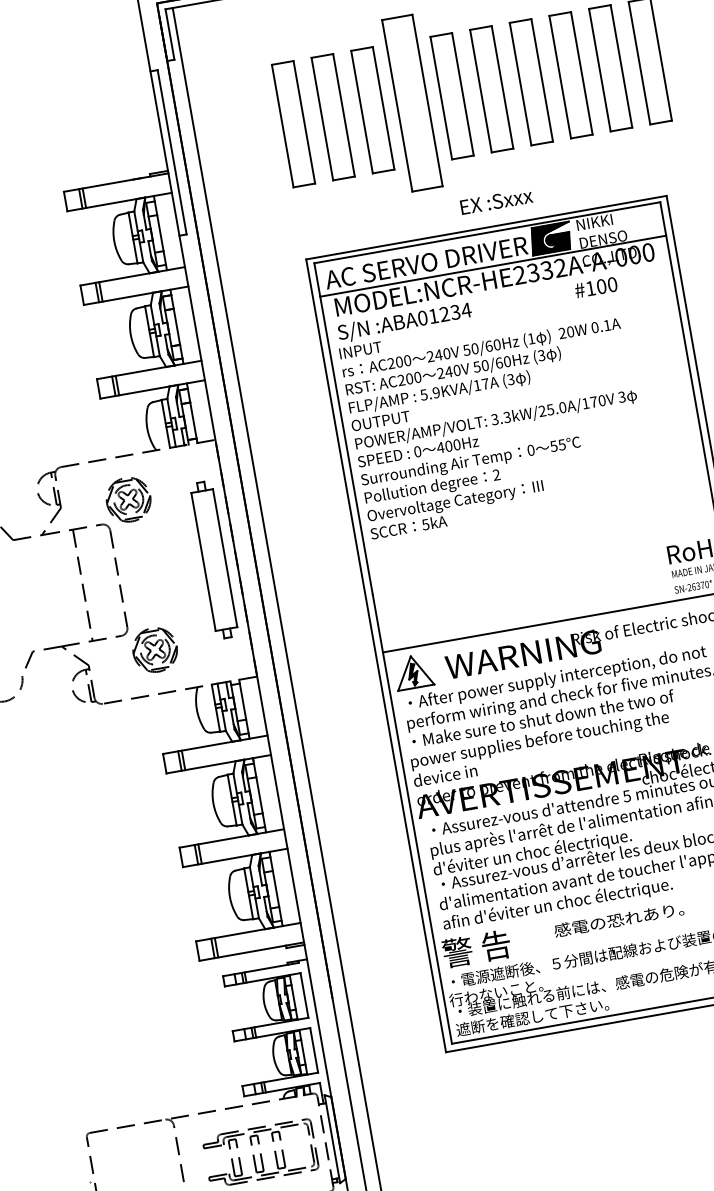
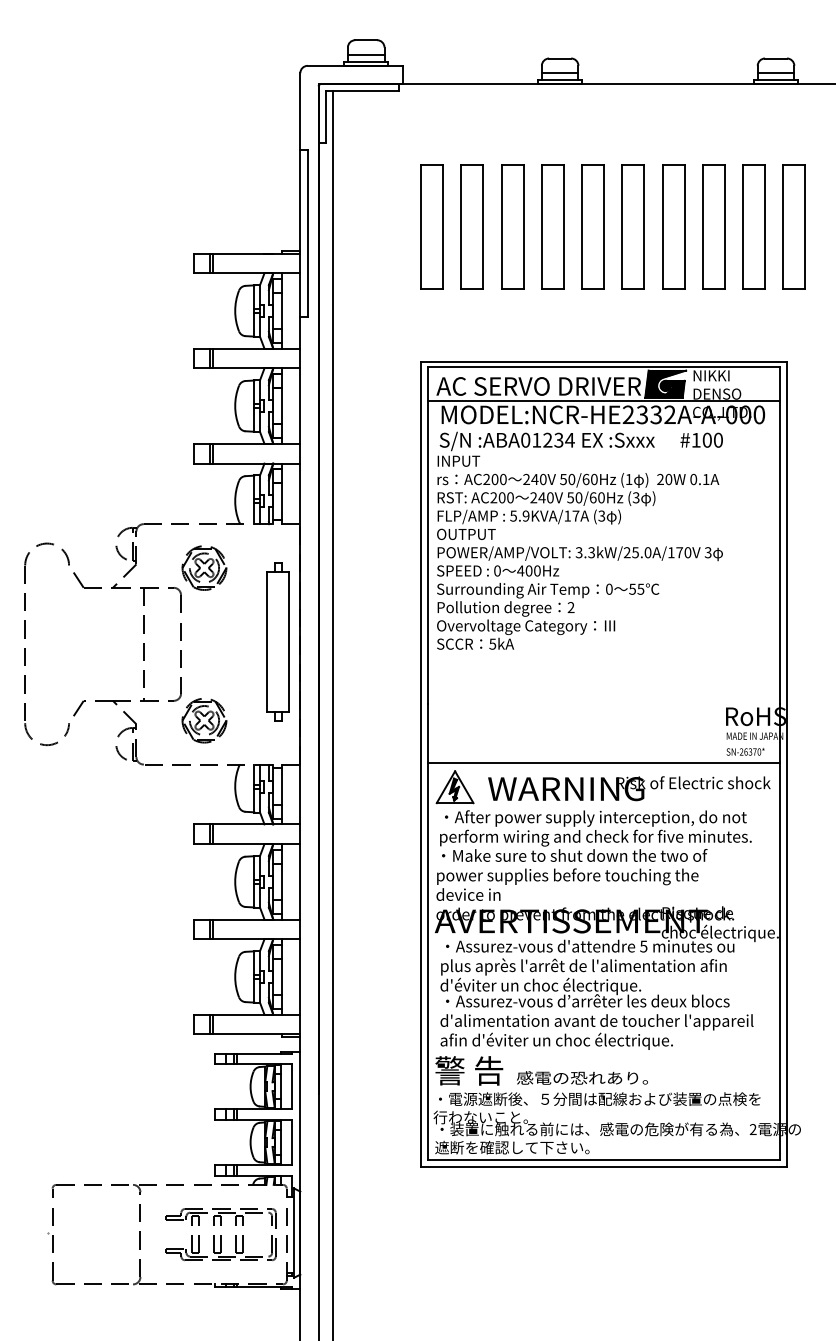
part: (412, 102) -> (552, 226), size x0.71
text: (496, 200) -> (618, 439), moved
text: (619, 919) -> (582, 1077), moved

